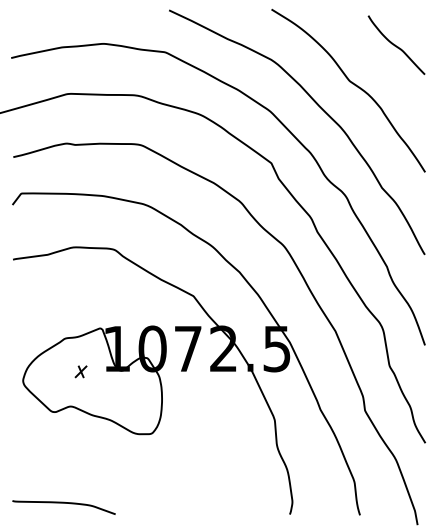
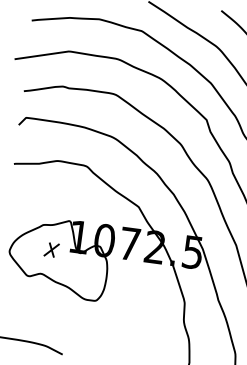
part: (80, 371) -> (51, 249), size x1.67

